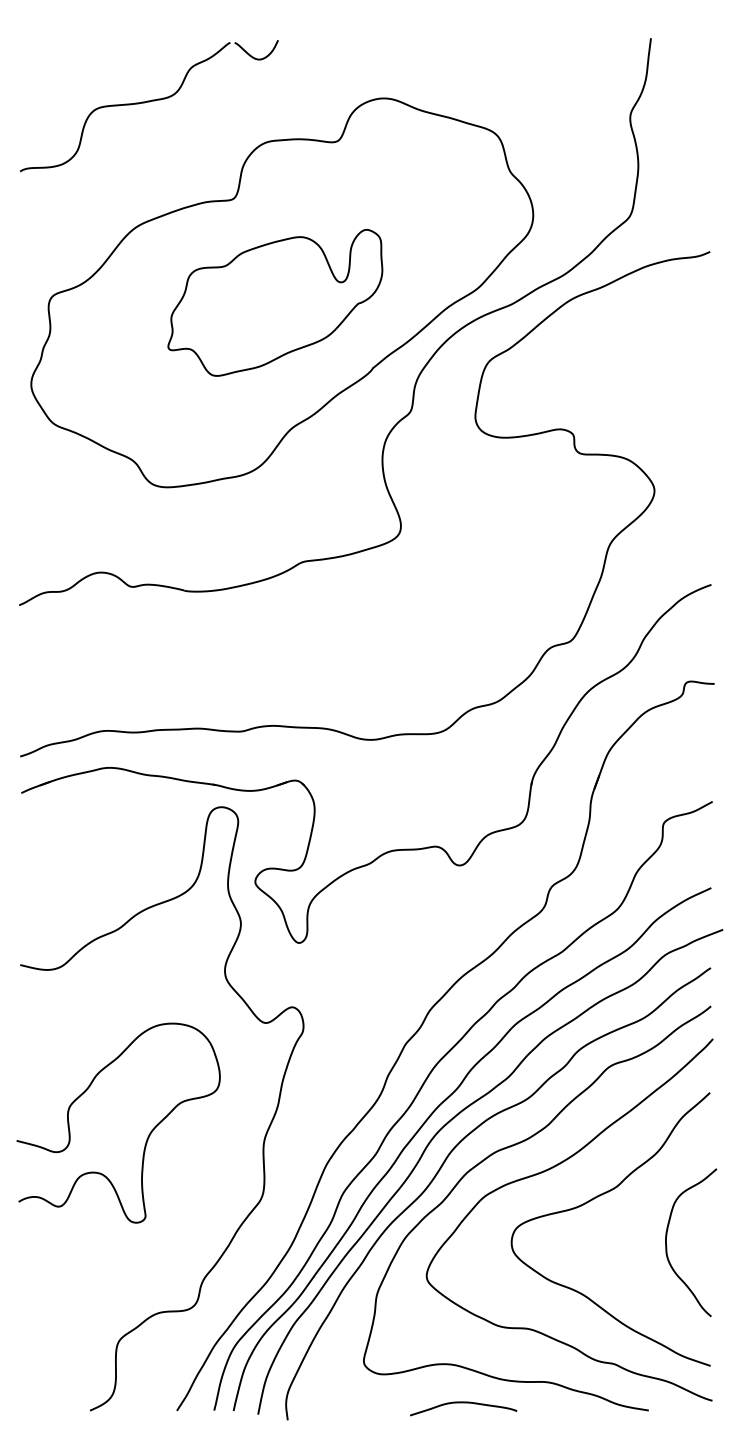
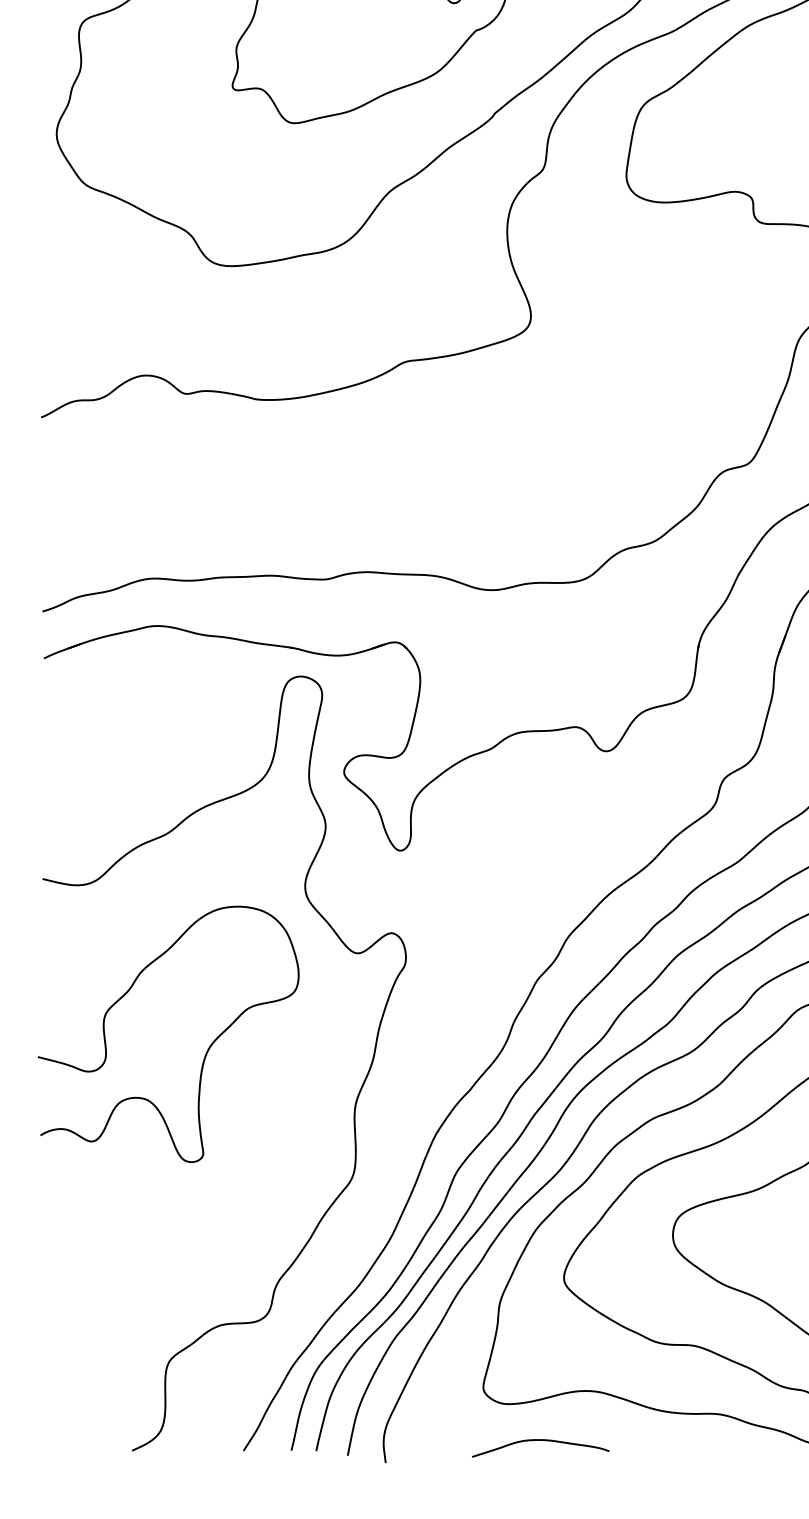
curve: (147, 1136) -> (205, 1051), moved
curve: (463, 1403) -> (540, 1441), moved

